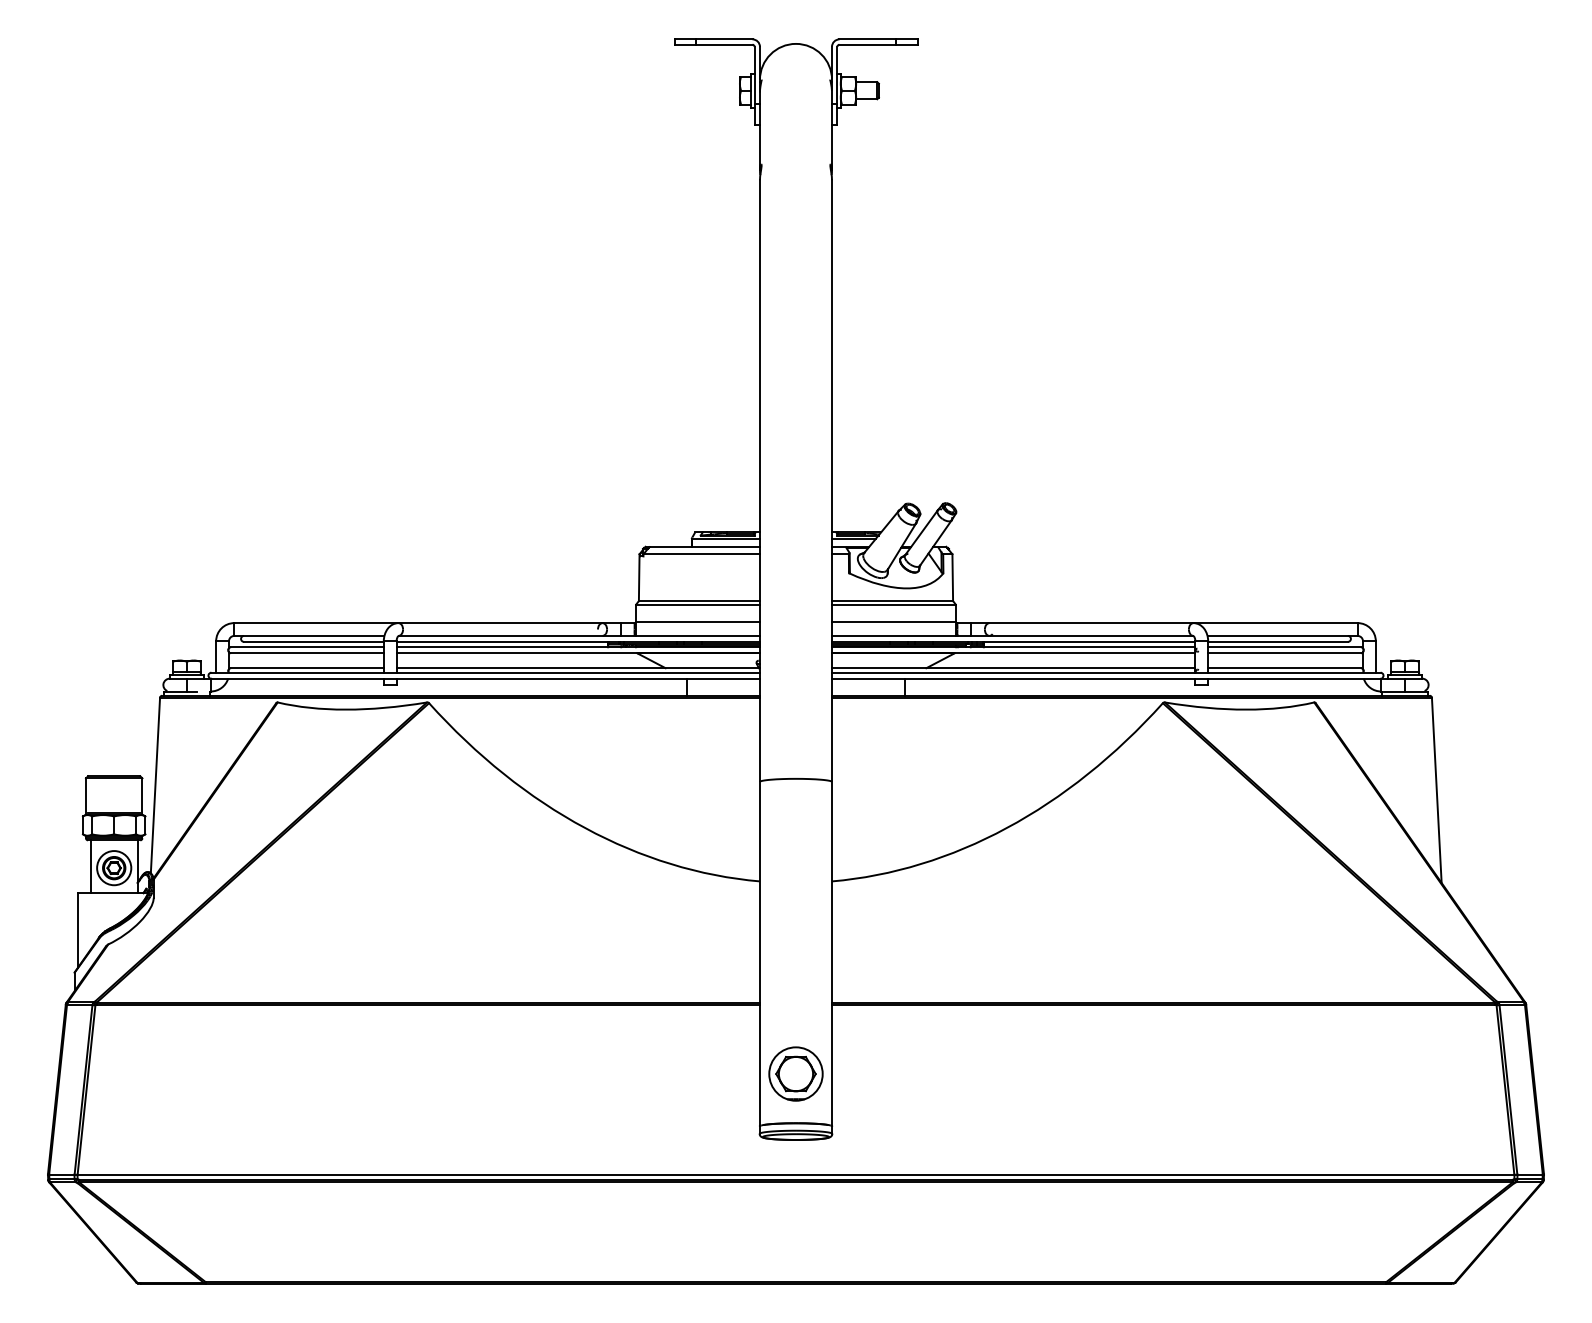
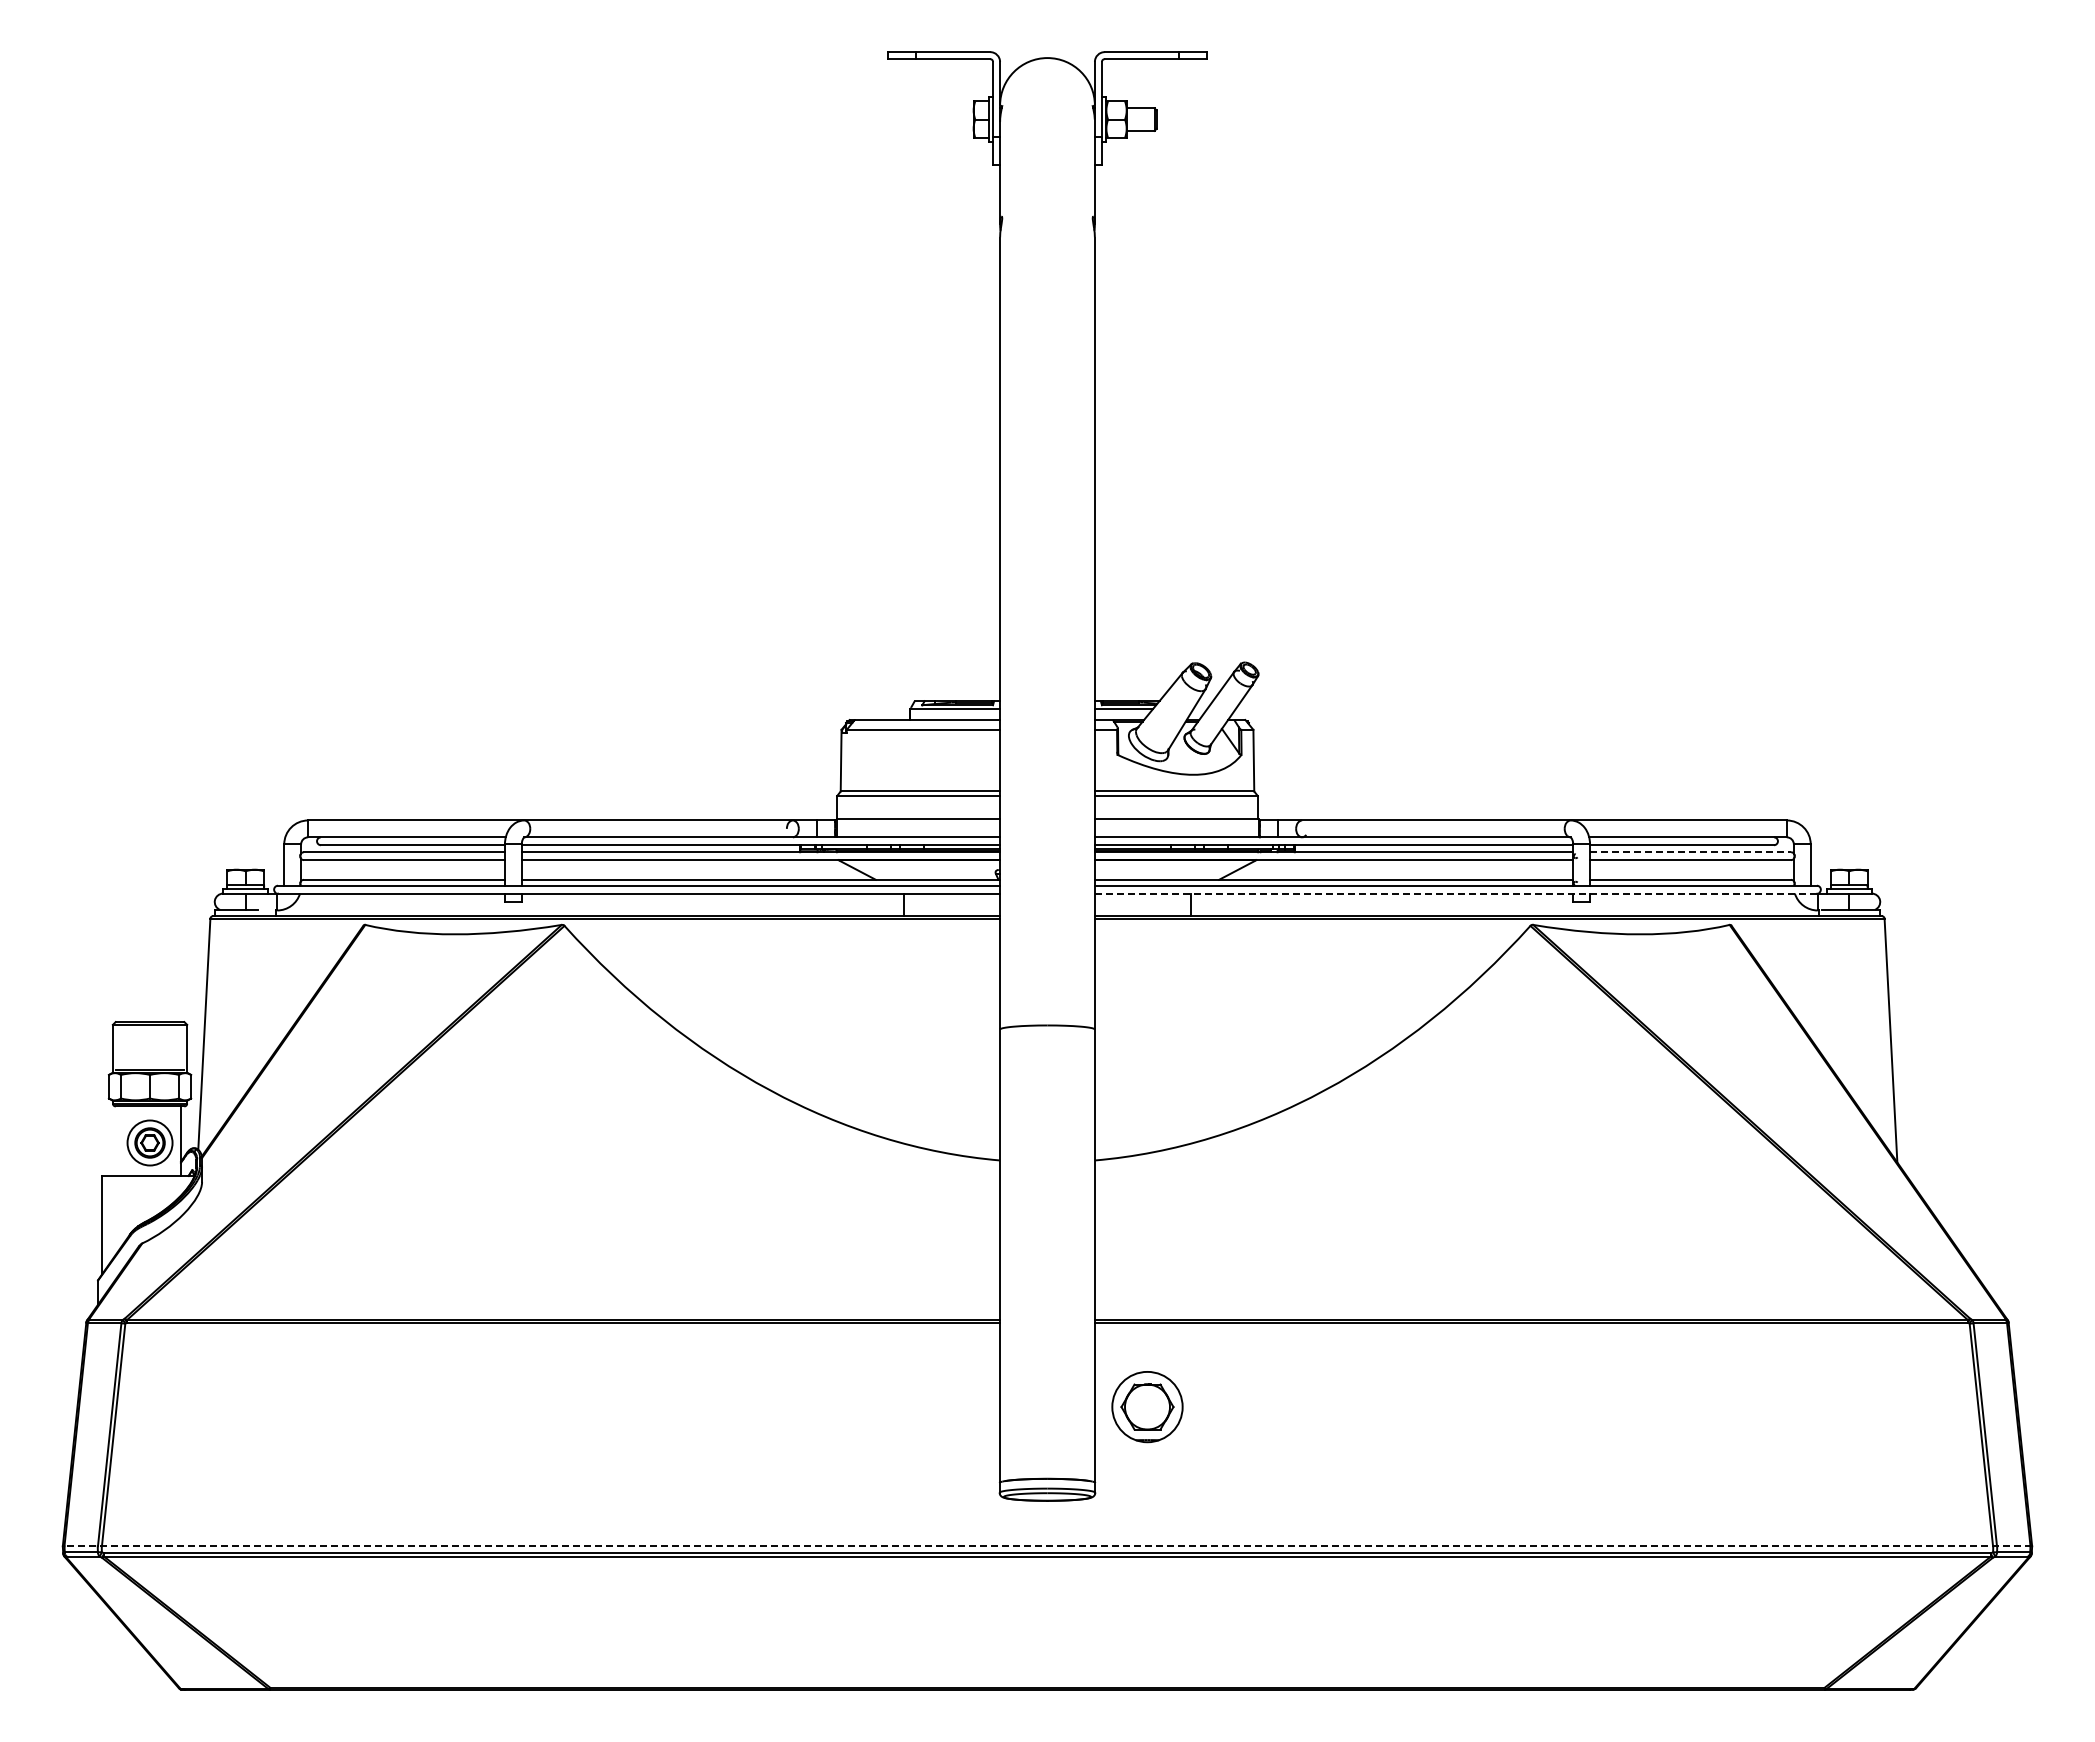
line: (1285, 647) -> (1691, 852), solid -> dashed
line: (1105, 678) -> (1455, 893), solid -> dashed
line: (90, 866) -> (119, 1140), removed
part: (796, 1074) -> (1147, 1407), moved
line: (796, 1174) -> (1047, 1546), solid -> dashed

